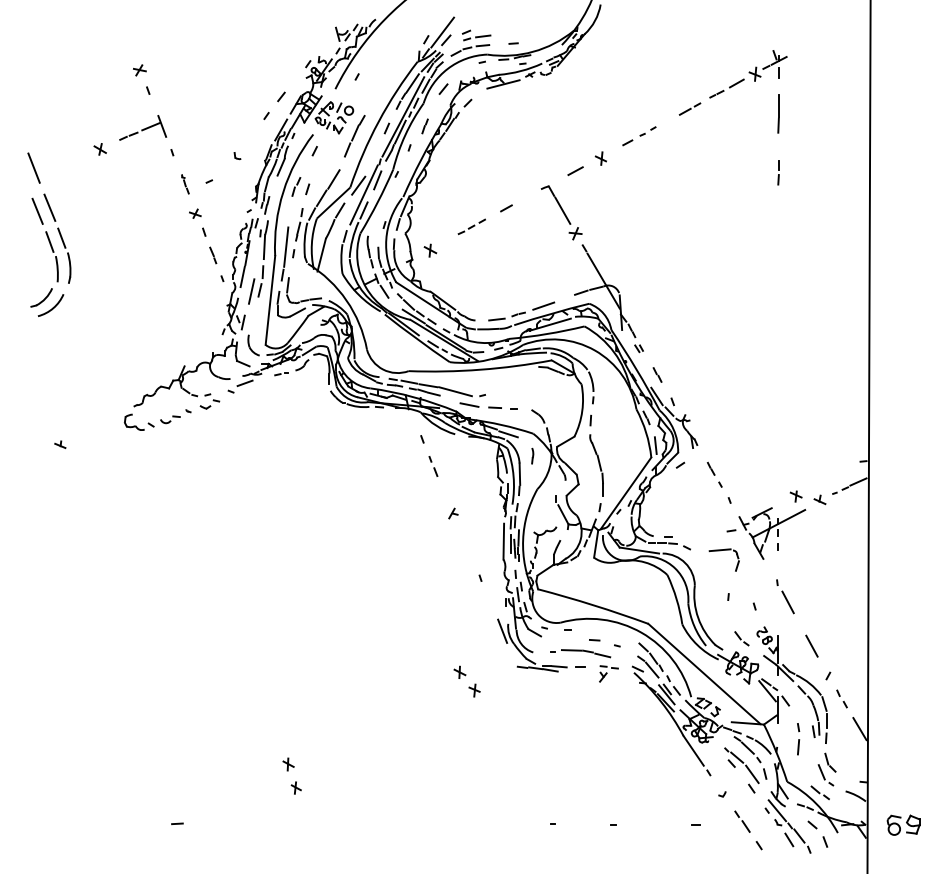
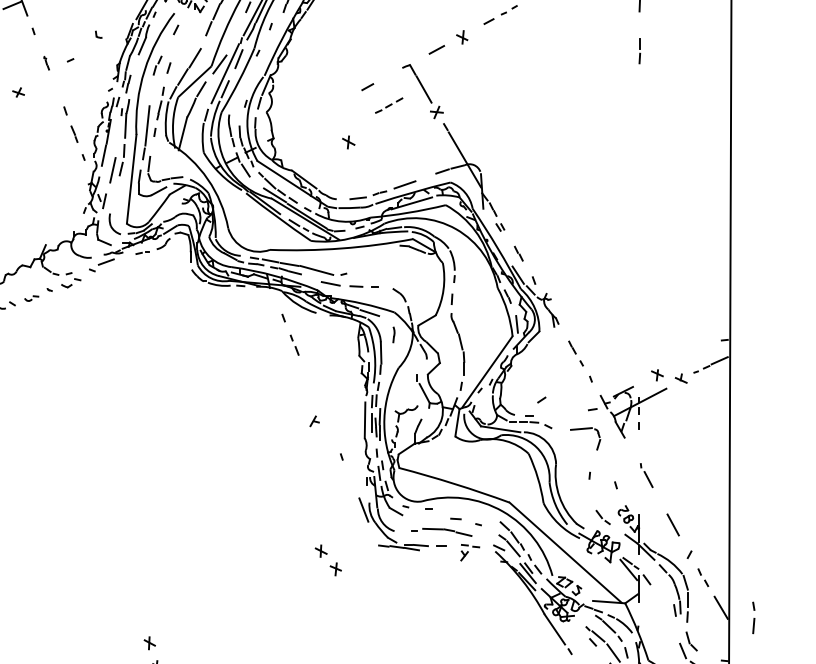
part: (185, 184) -> (46, 63), size x0.7
part: (195, 213) -> (18, 92), moved
part: (471, 226) -> (388, 105), moved
part: (430, 250) -> (348, 142), moved
part: (170, 419) -> (31, 298), size x0.7
line: (680, 464) -> (541, 399), moved
part: (453, 513) -> (314, 421), moved
part: (785, 596) -> (646, 475), size x0.7
part: (798, 739) -> (753, 618), moved

